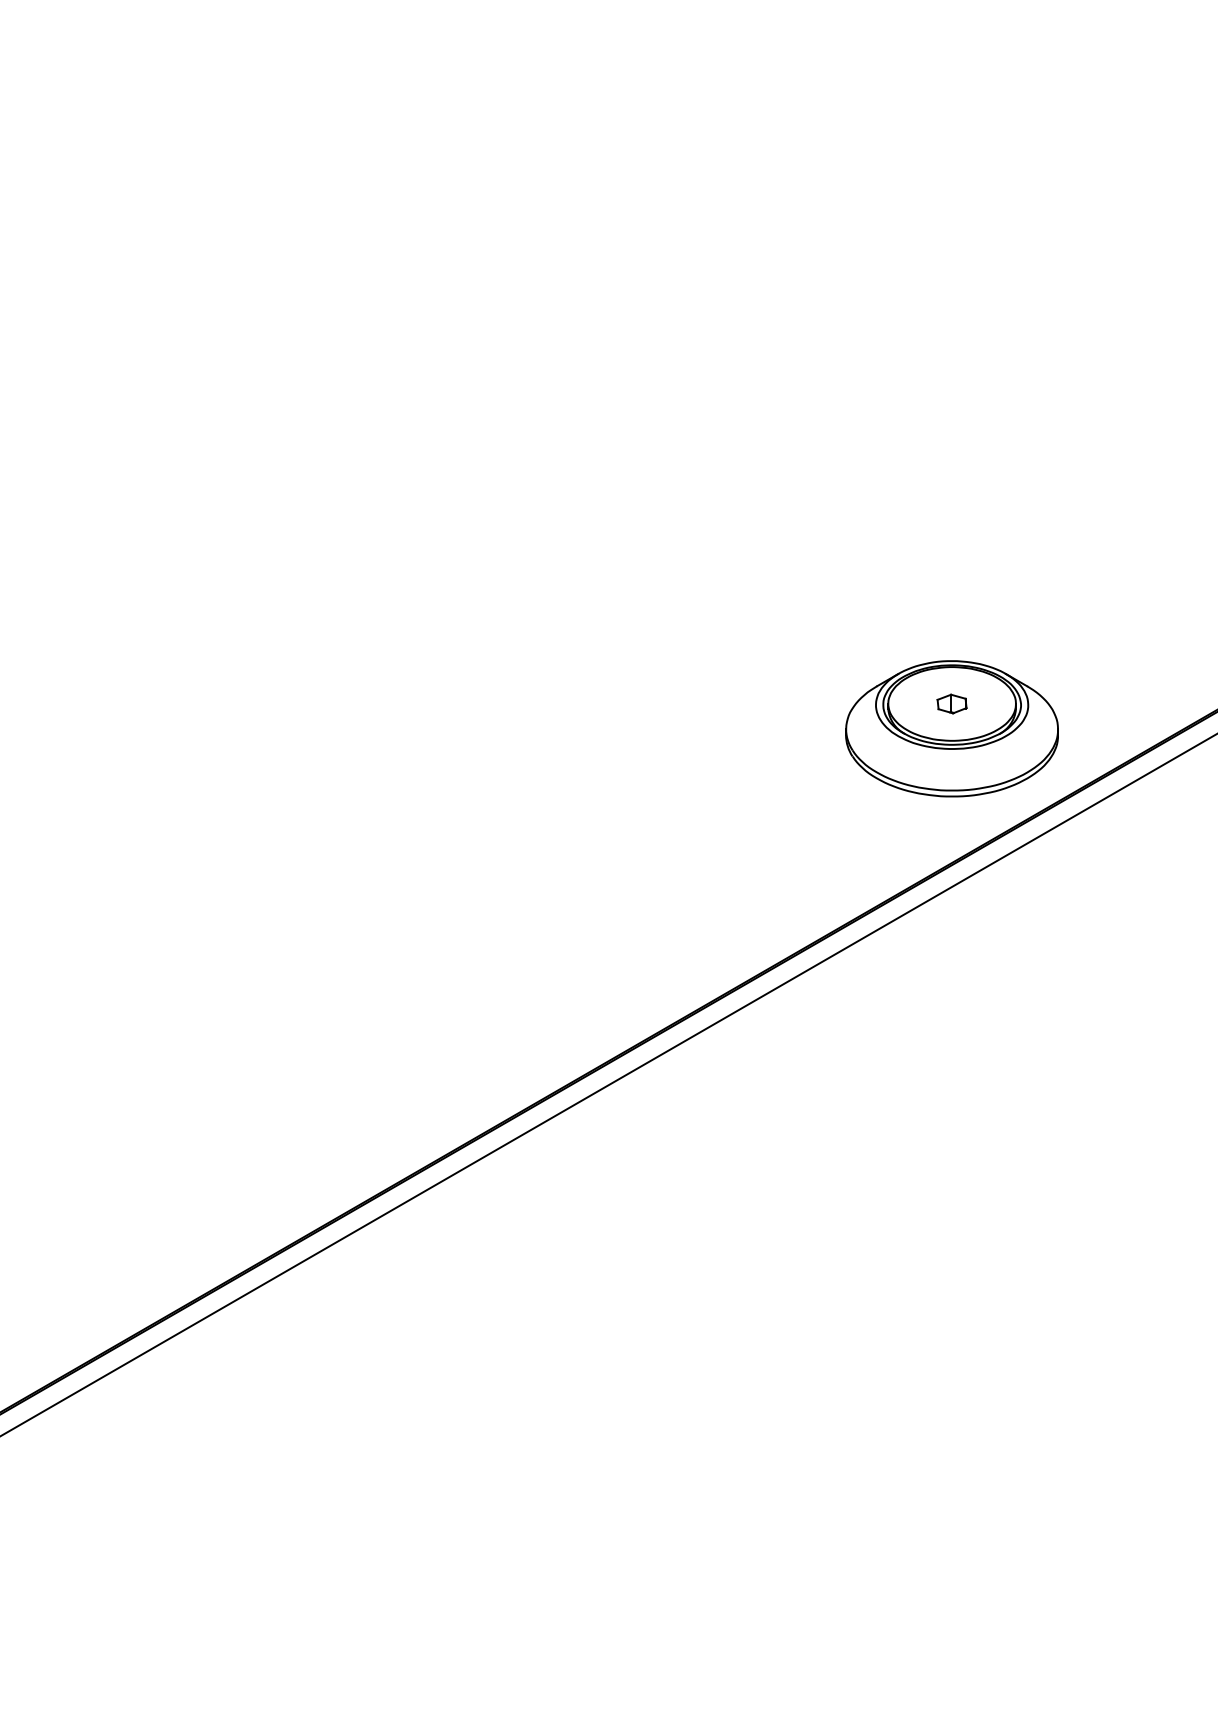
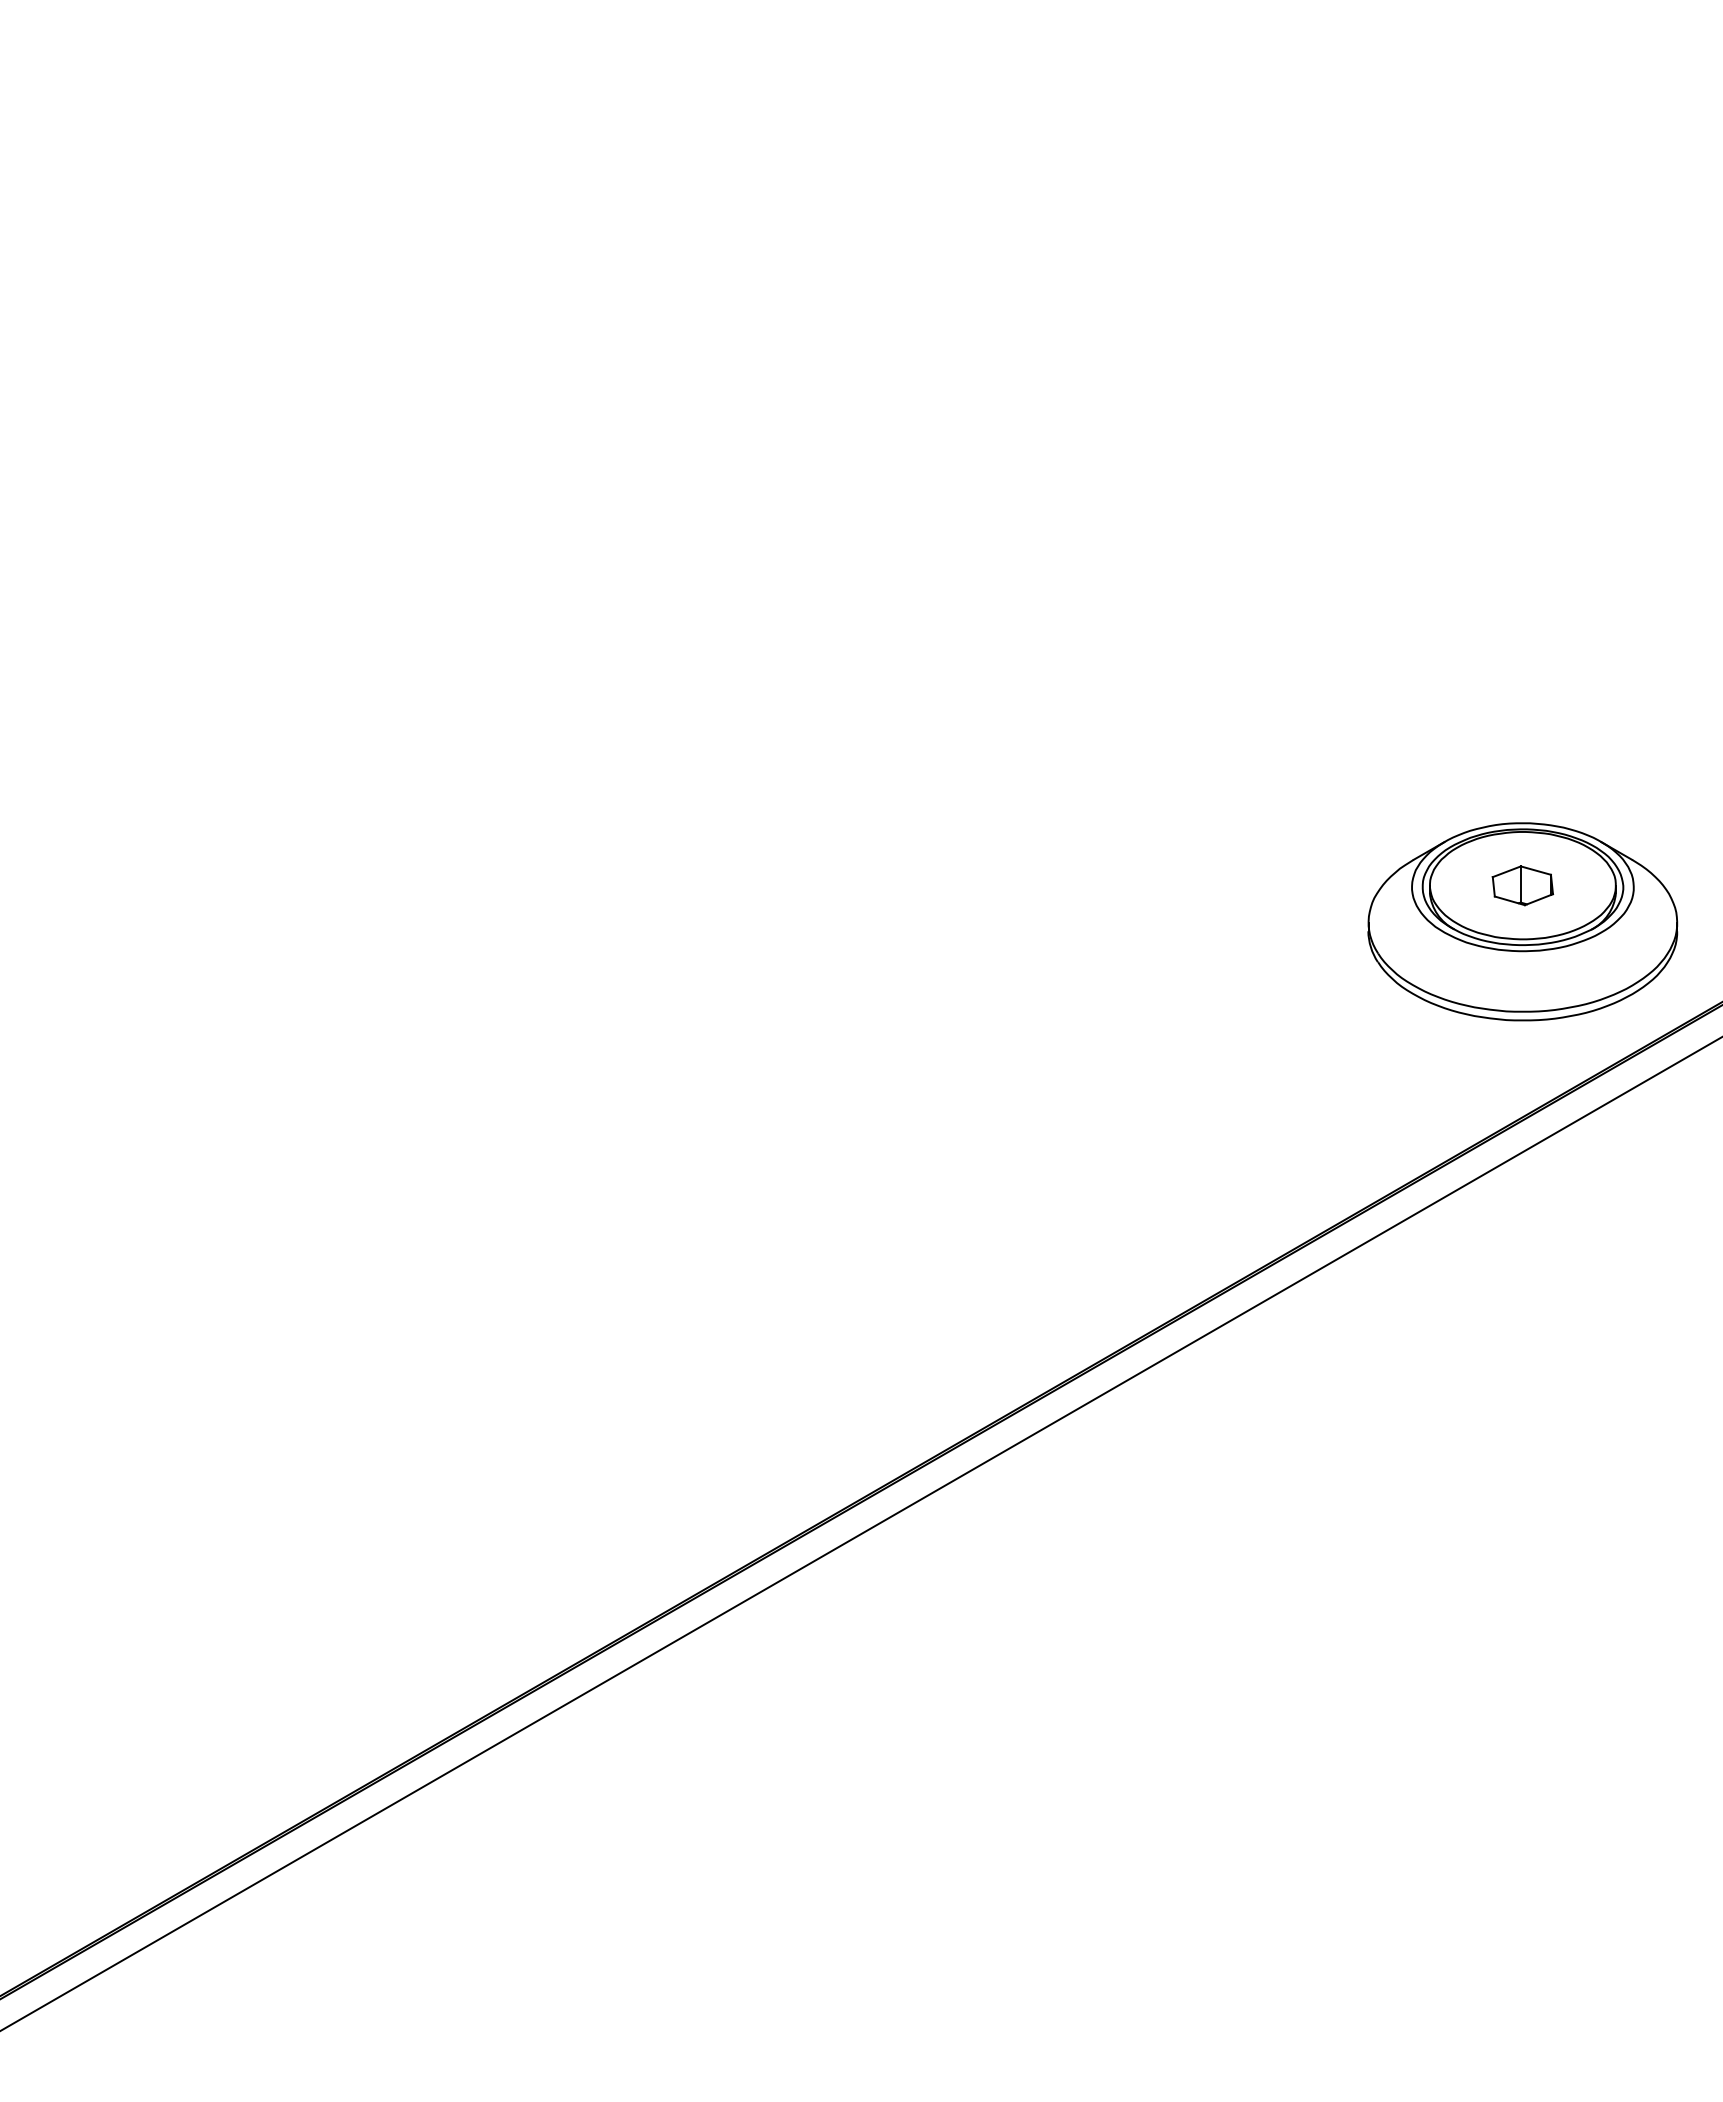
part: (951, 703) -> (1521, 884), size x1.43

